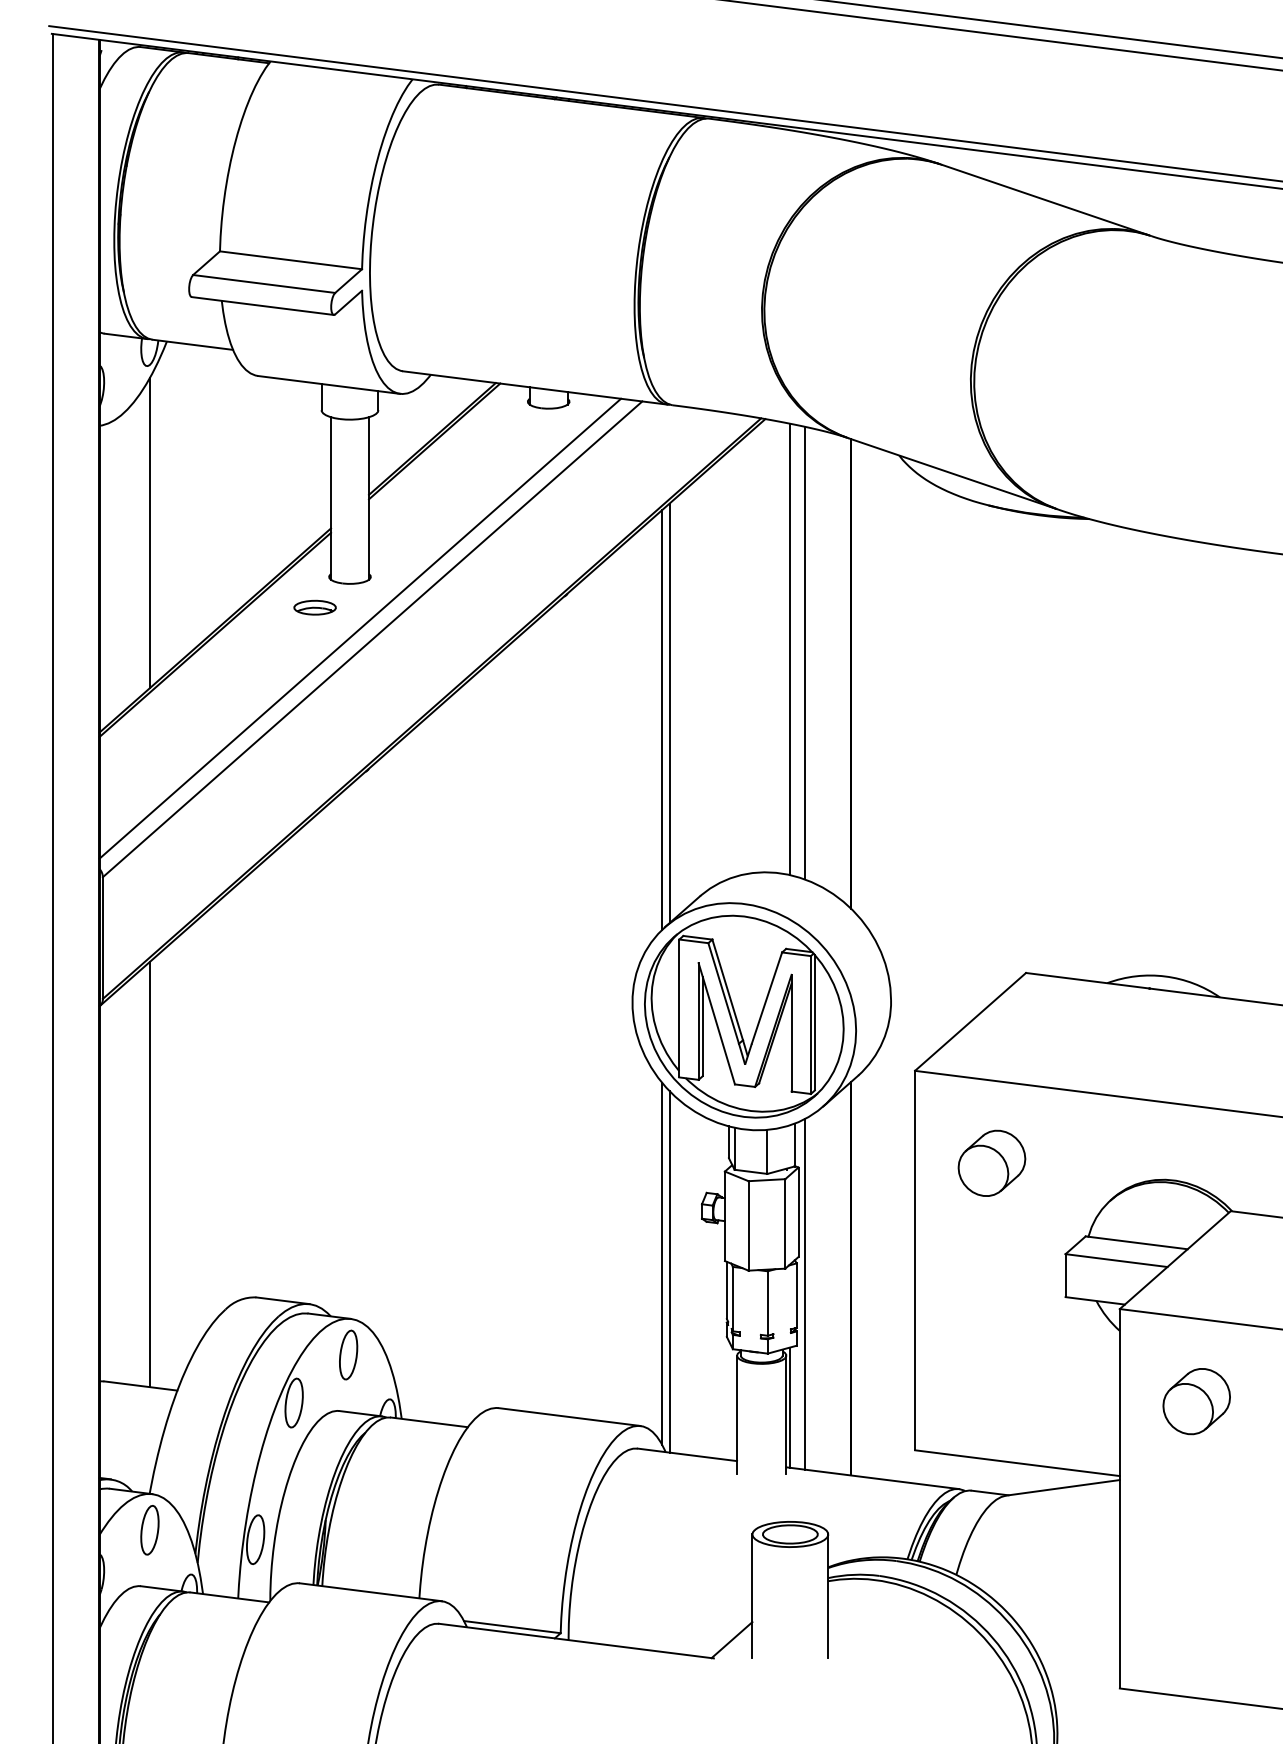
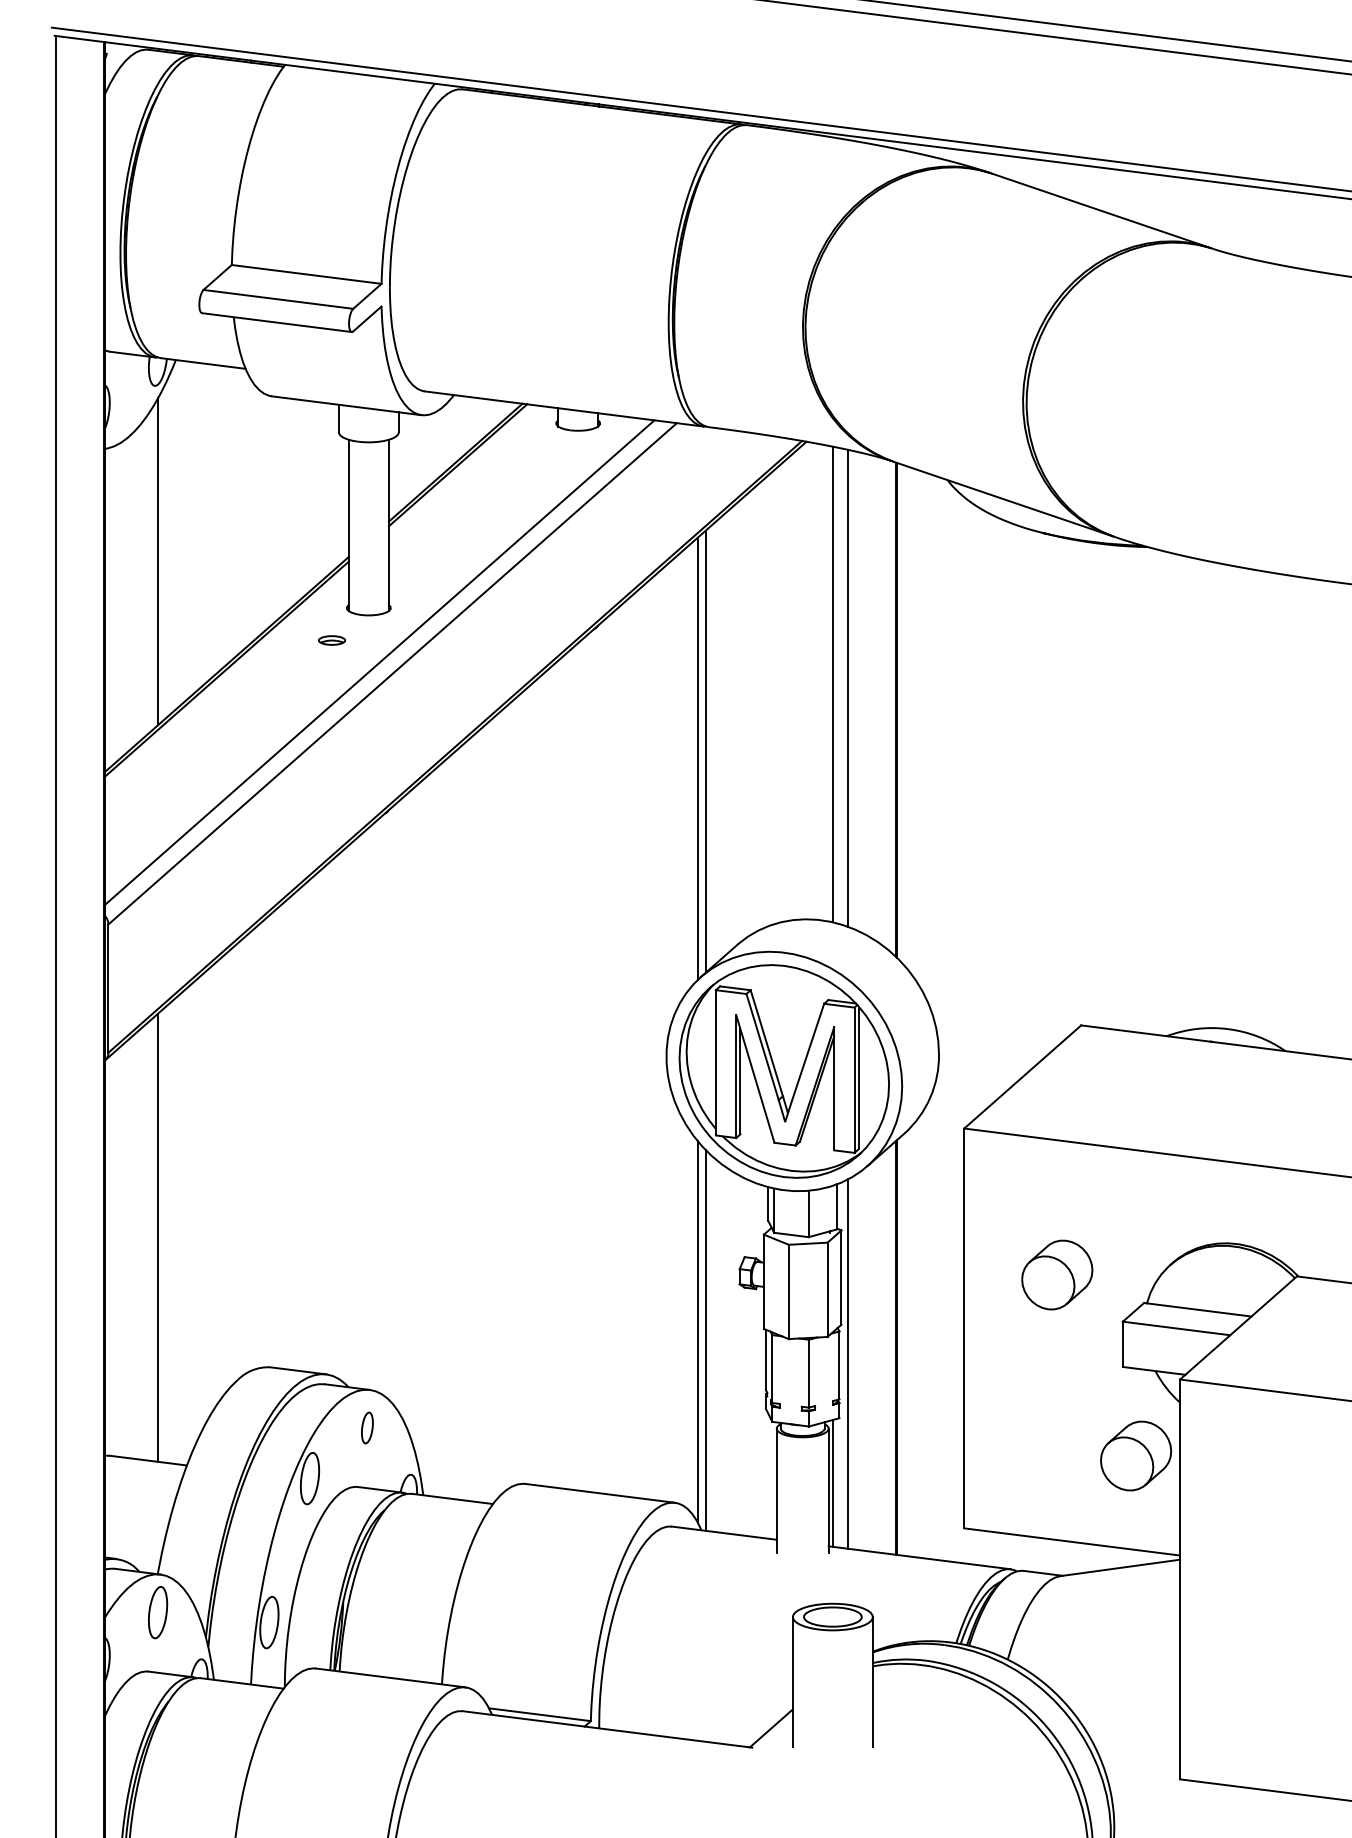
part: (314, 607) -> (331, 640), size x0.6
part: (992, 1162) -> (1057, 1274), moved
part: (348, 1354) -> (367, 1427), size x0.6
part: (1197, 1401) -> (1136, 1455), moved

